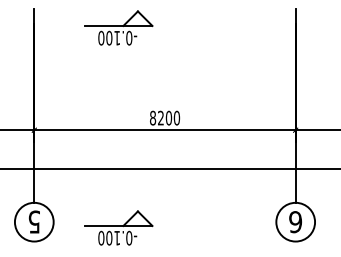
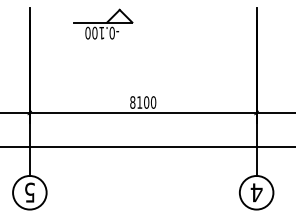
text: (160, 117) -> (139, 101), 8200 -> 8100
text: (295, 222) -> (256, 193), 6 -> 4
part: (118, 227) -> (102, 197), removed

